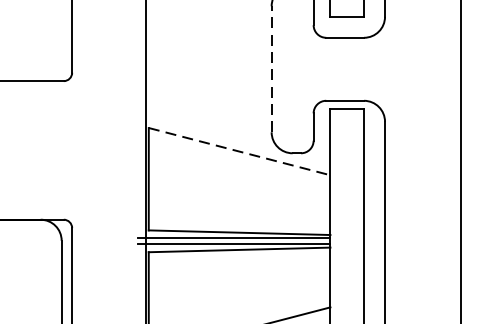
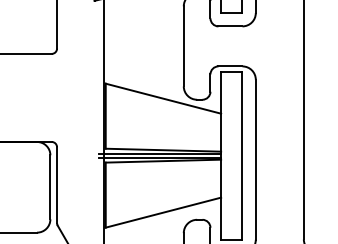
line: (271, 67) -> (183, 45), dashed -> solid
line: (239, 151) -> (163, 98), dashed -> solid

